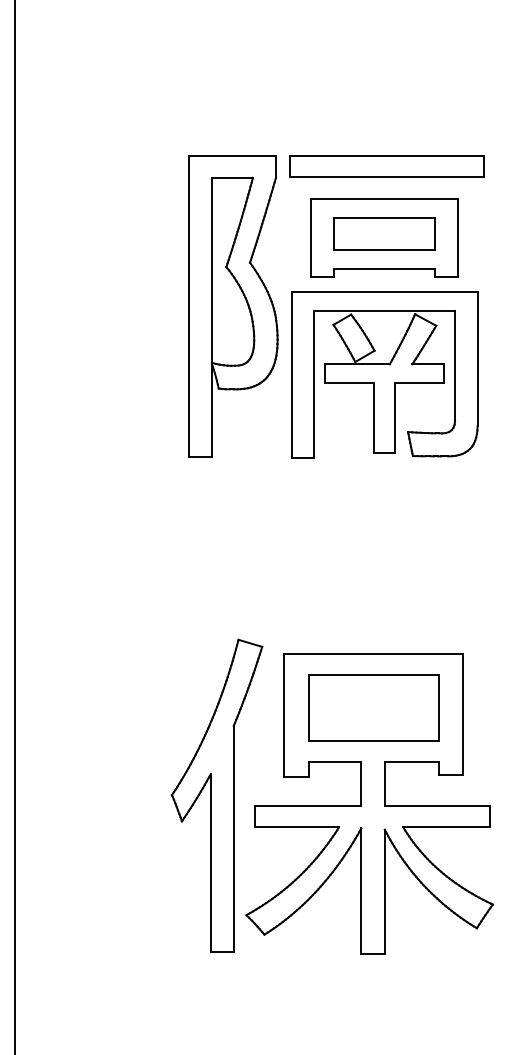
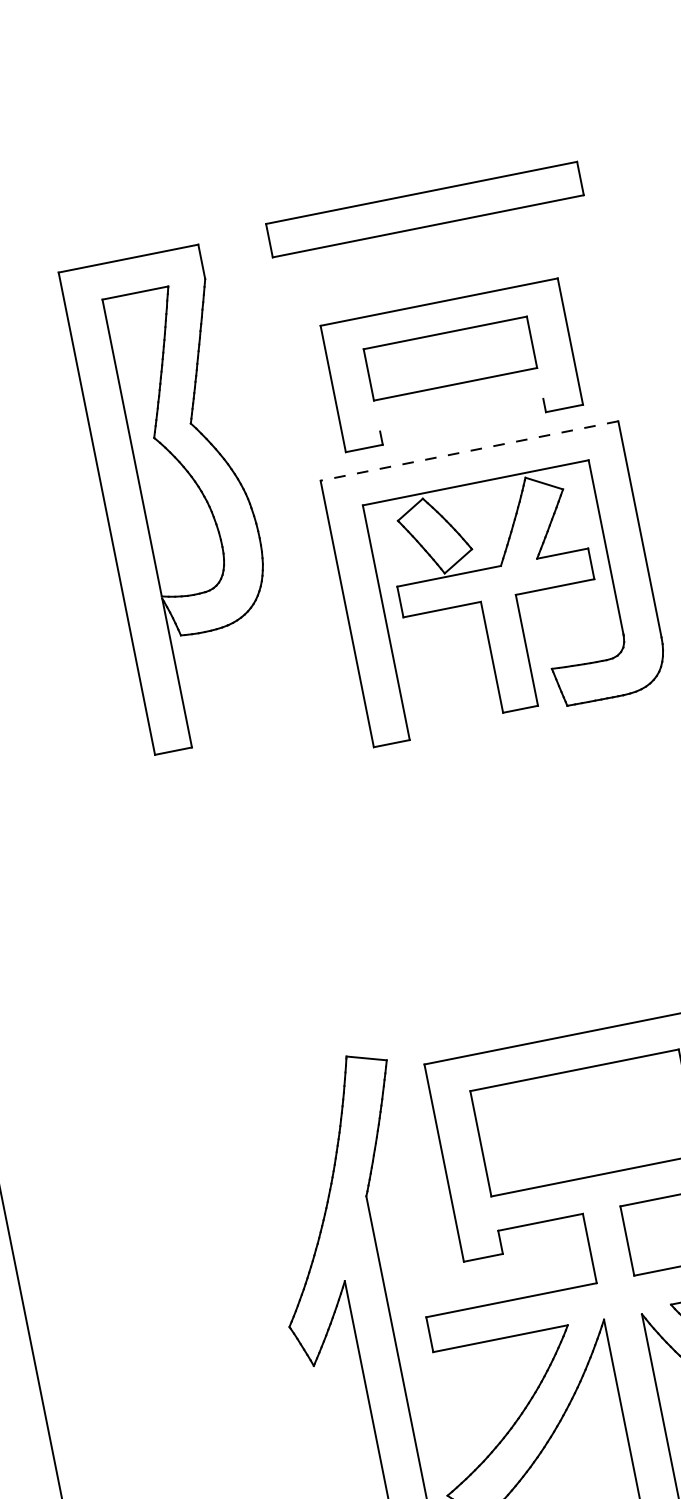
part: (386, 166) -> (424, 209), moved
line: (384, 269) -> (461, 415), removed
line: (384, 291) -> (469, 450), solid -> dashed
part: (233, 306) -> (178, 499), moved

